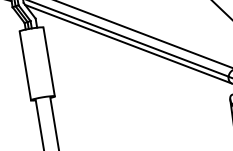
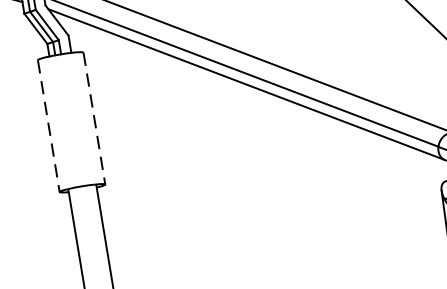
line: (49, 61) -> (95, 117), solid -> dashed
line: (25, 65) -> (49, 125), solid -> dashed

